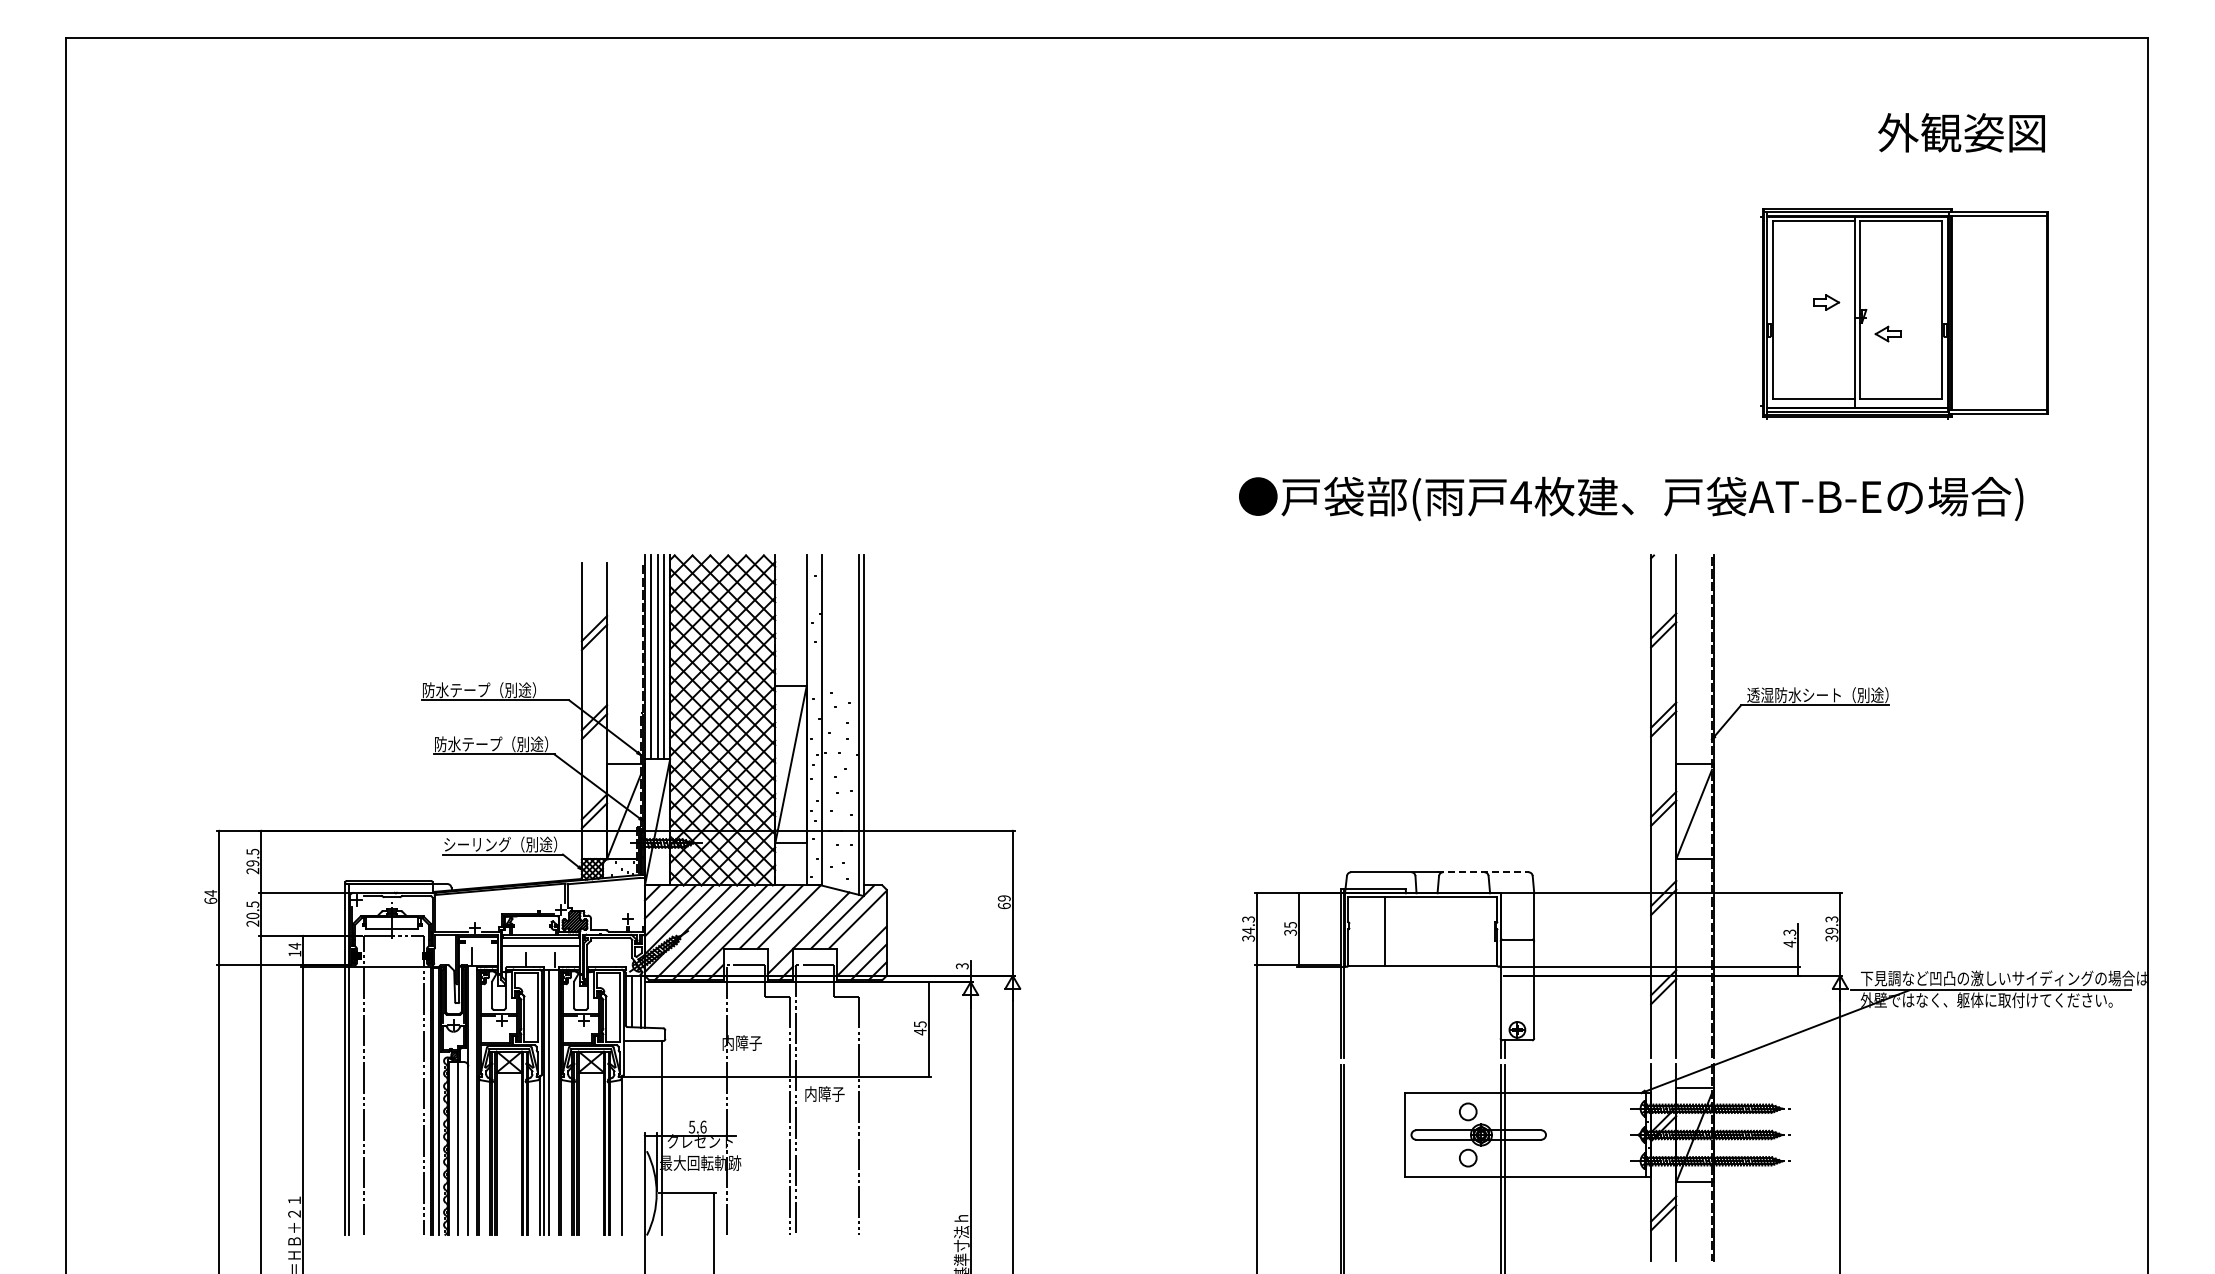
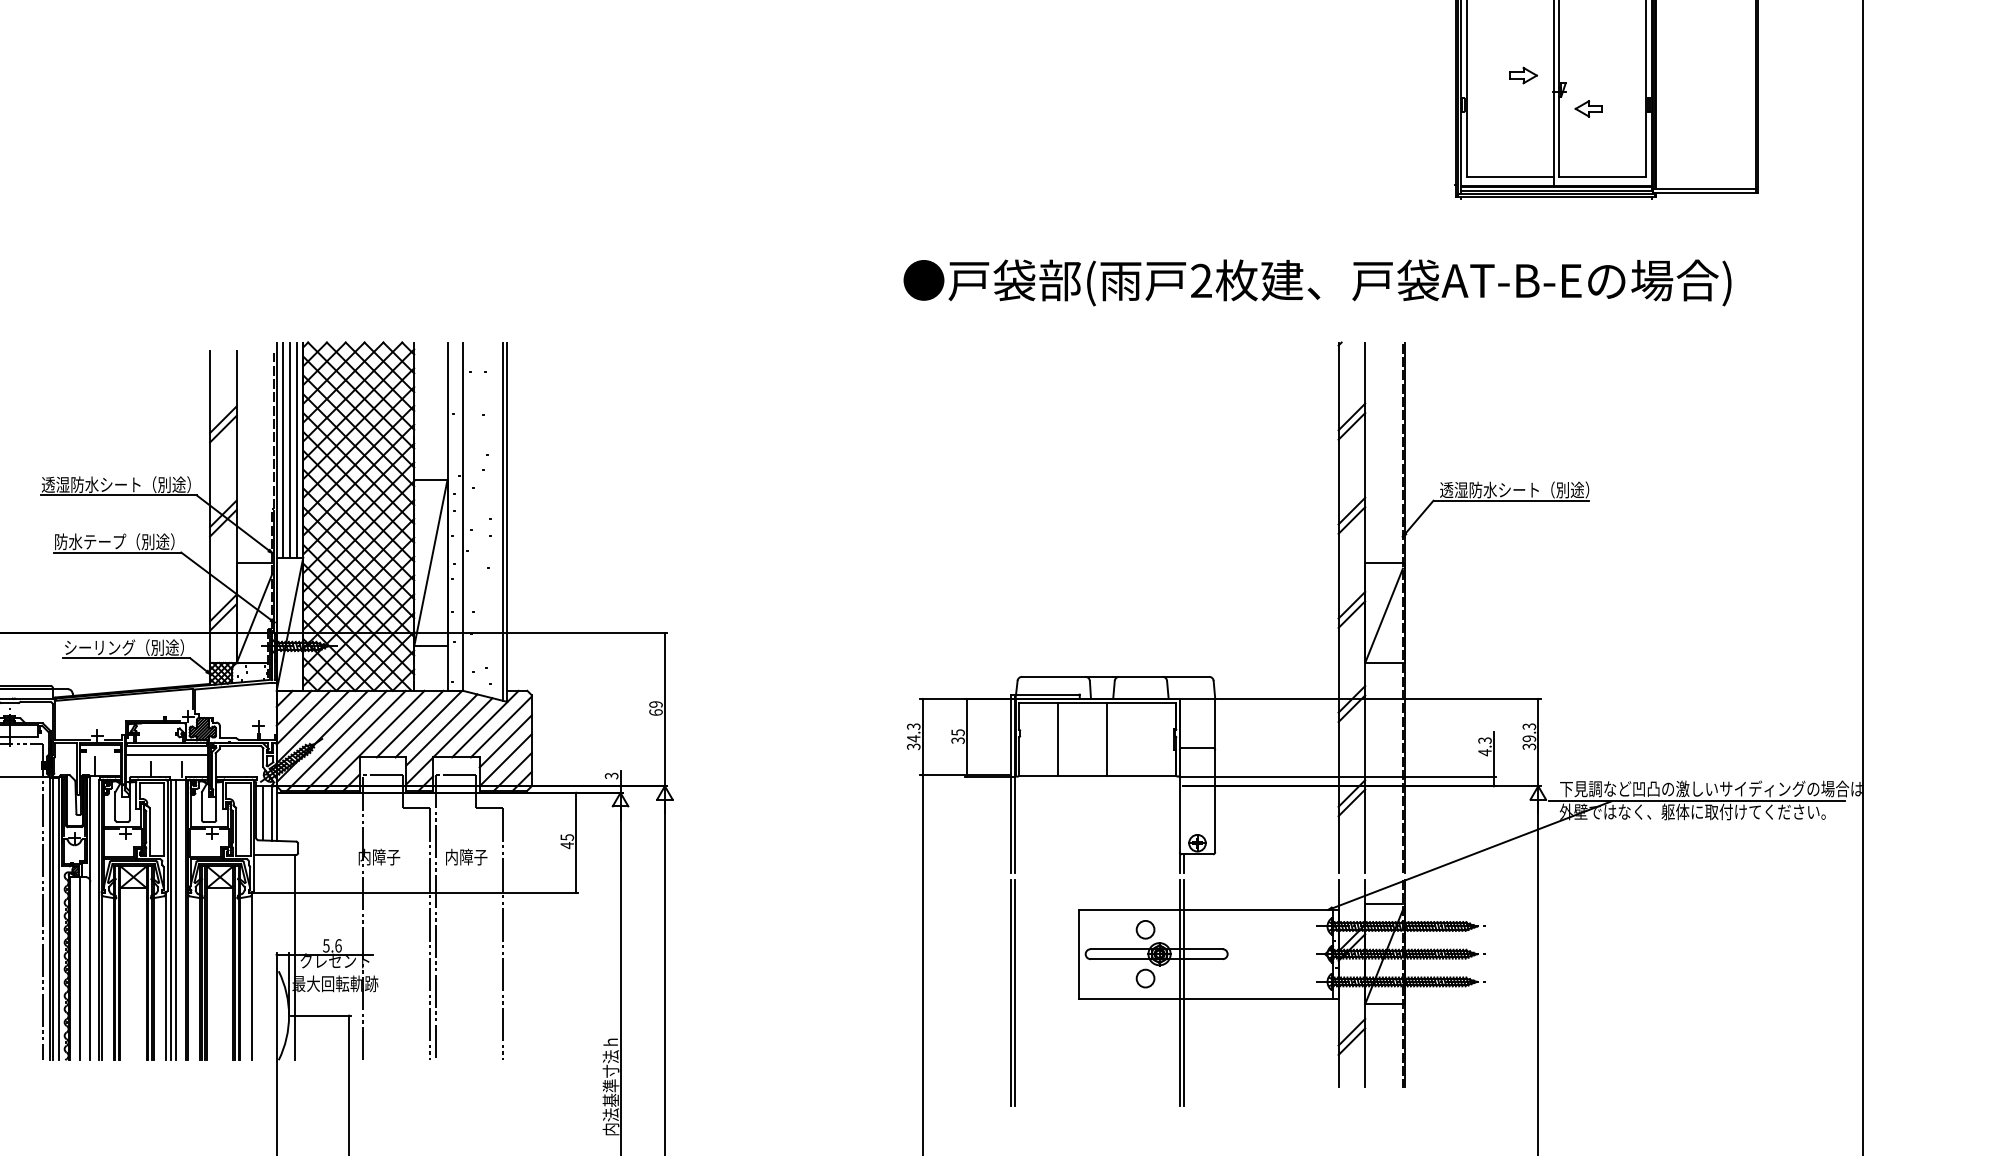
text: (1520, 496) -> (1200, 280), 4 -> 2
text: (492, 690) -> (115, 485), 防水テープ（別途） -> 透湿防水シート（別途）
line: (1482, 872) -> (1160, 677), dashed -> solid
line: (801, 922) -> (441, 729), added
line: (1431, 931) -> (1106, 739), added
line: (861, 933) -> (505, 741), added
text: (824, 1093) -> (466, 856), moved

